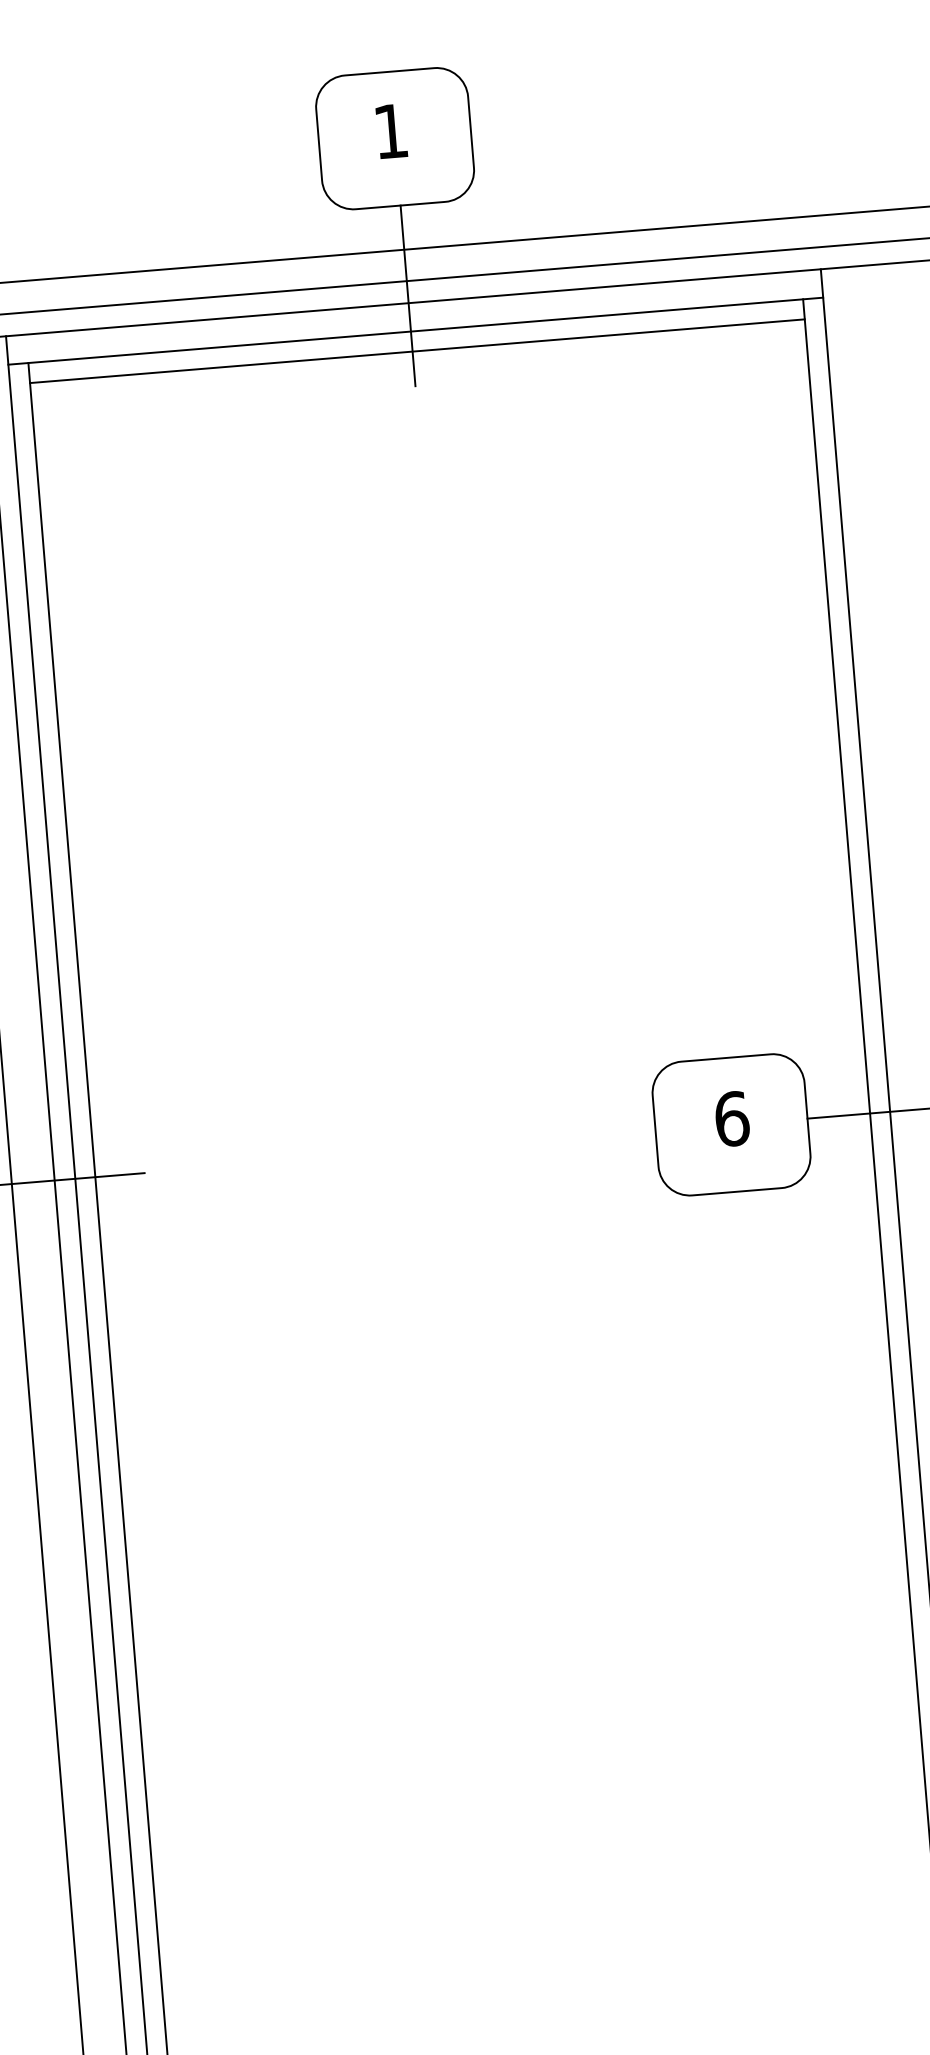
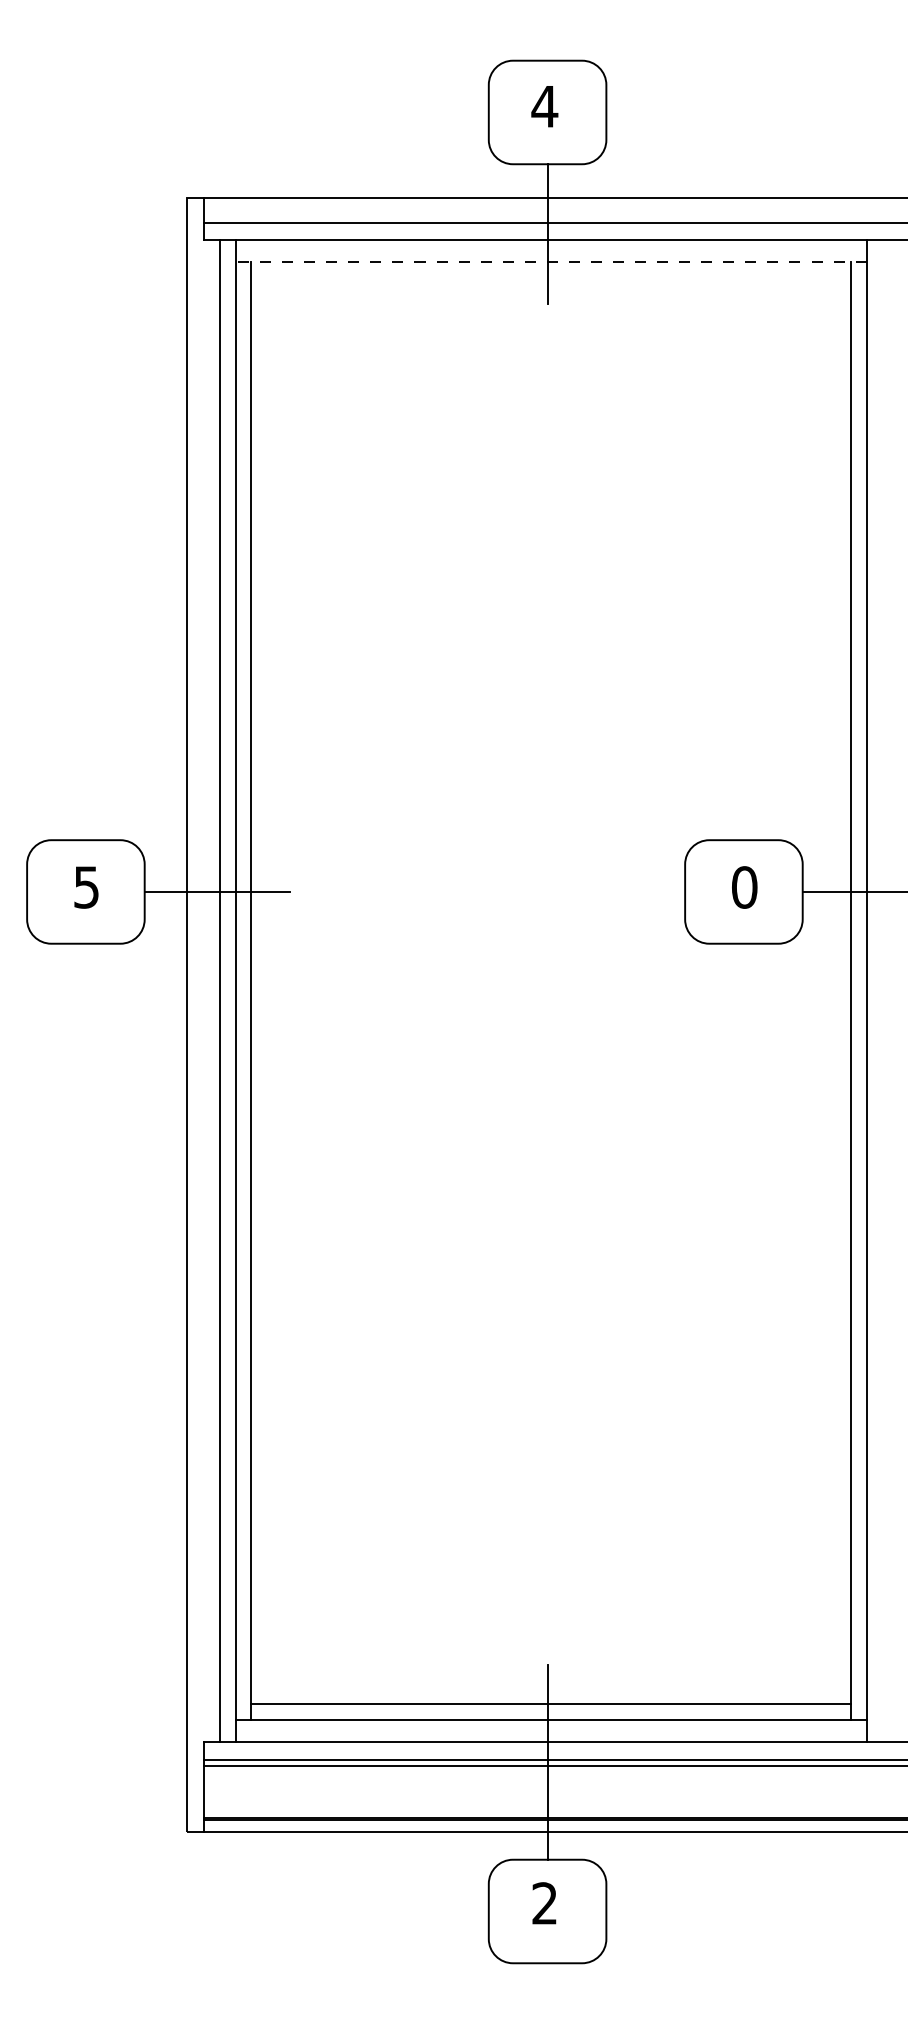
text: (390, 131) -> (544, 106), 1 -> 4
line: (414, 330) -> (550, 261), solid -> dashed
line: (417, 351) -> (551, 277), removed
text: (731, 1119) -> (744, 887), 6 -> 0

